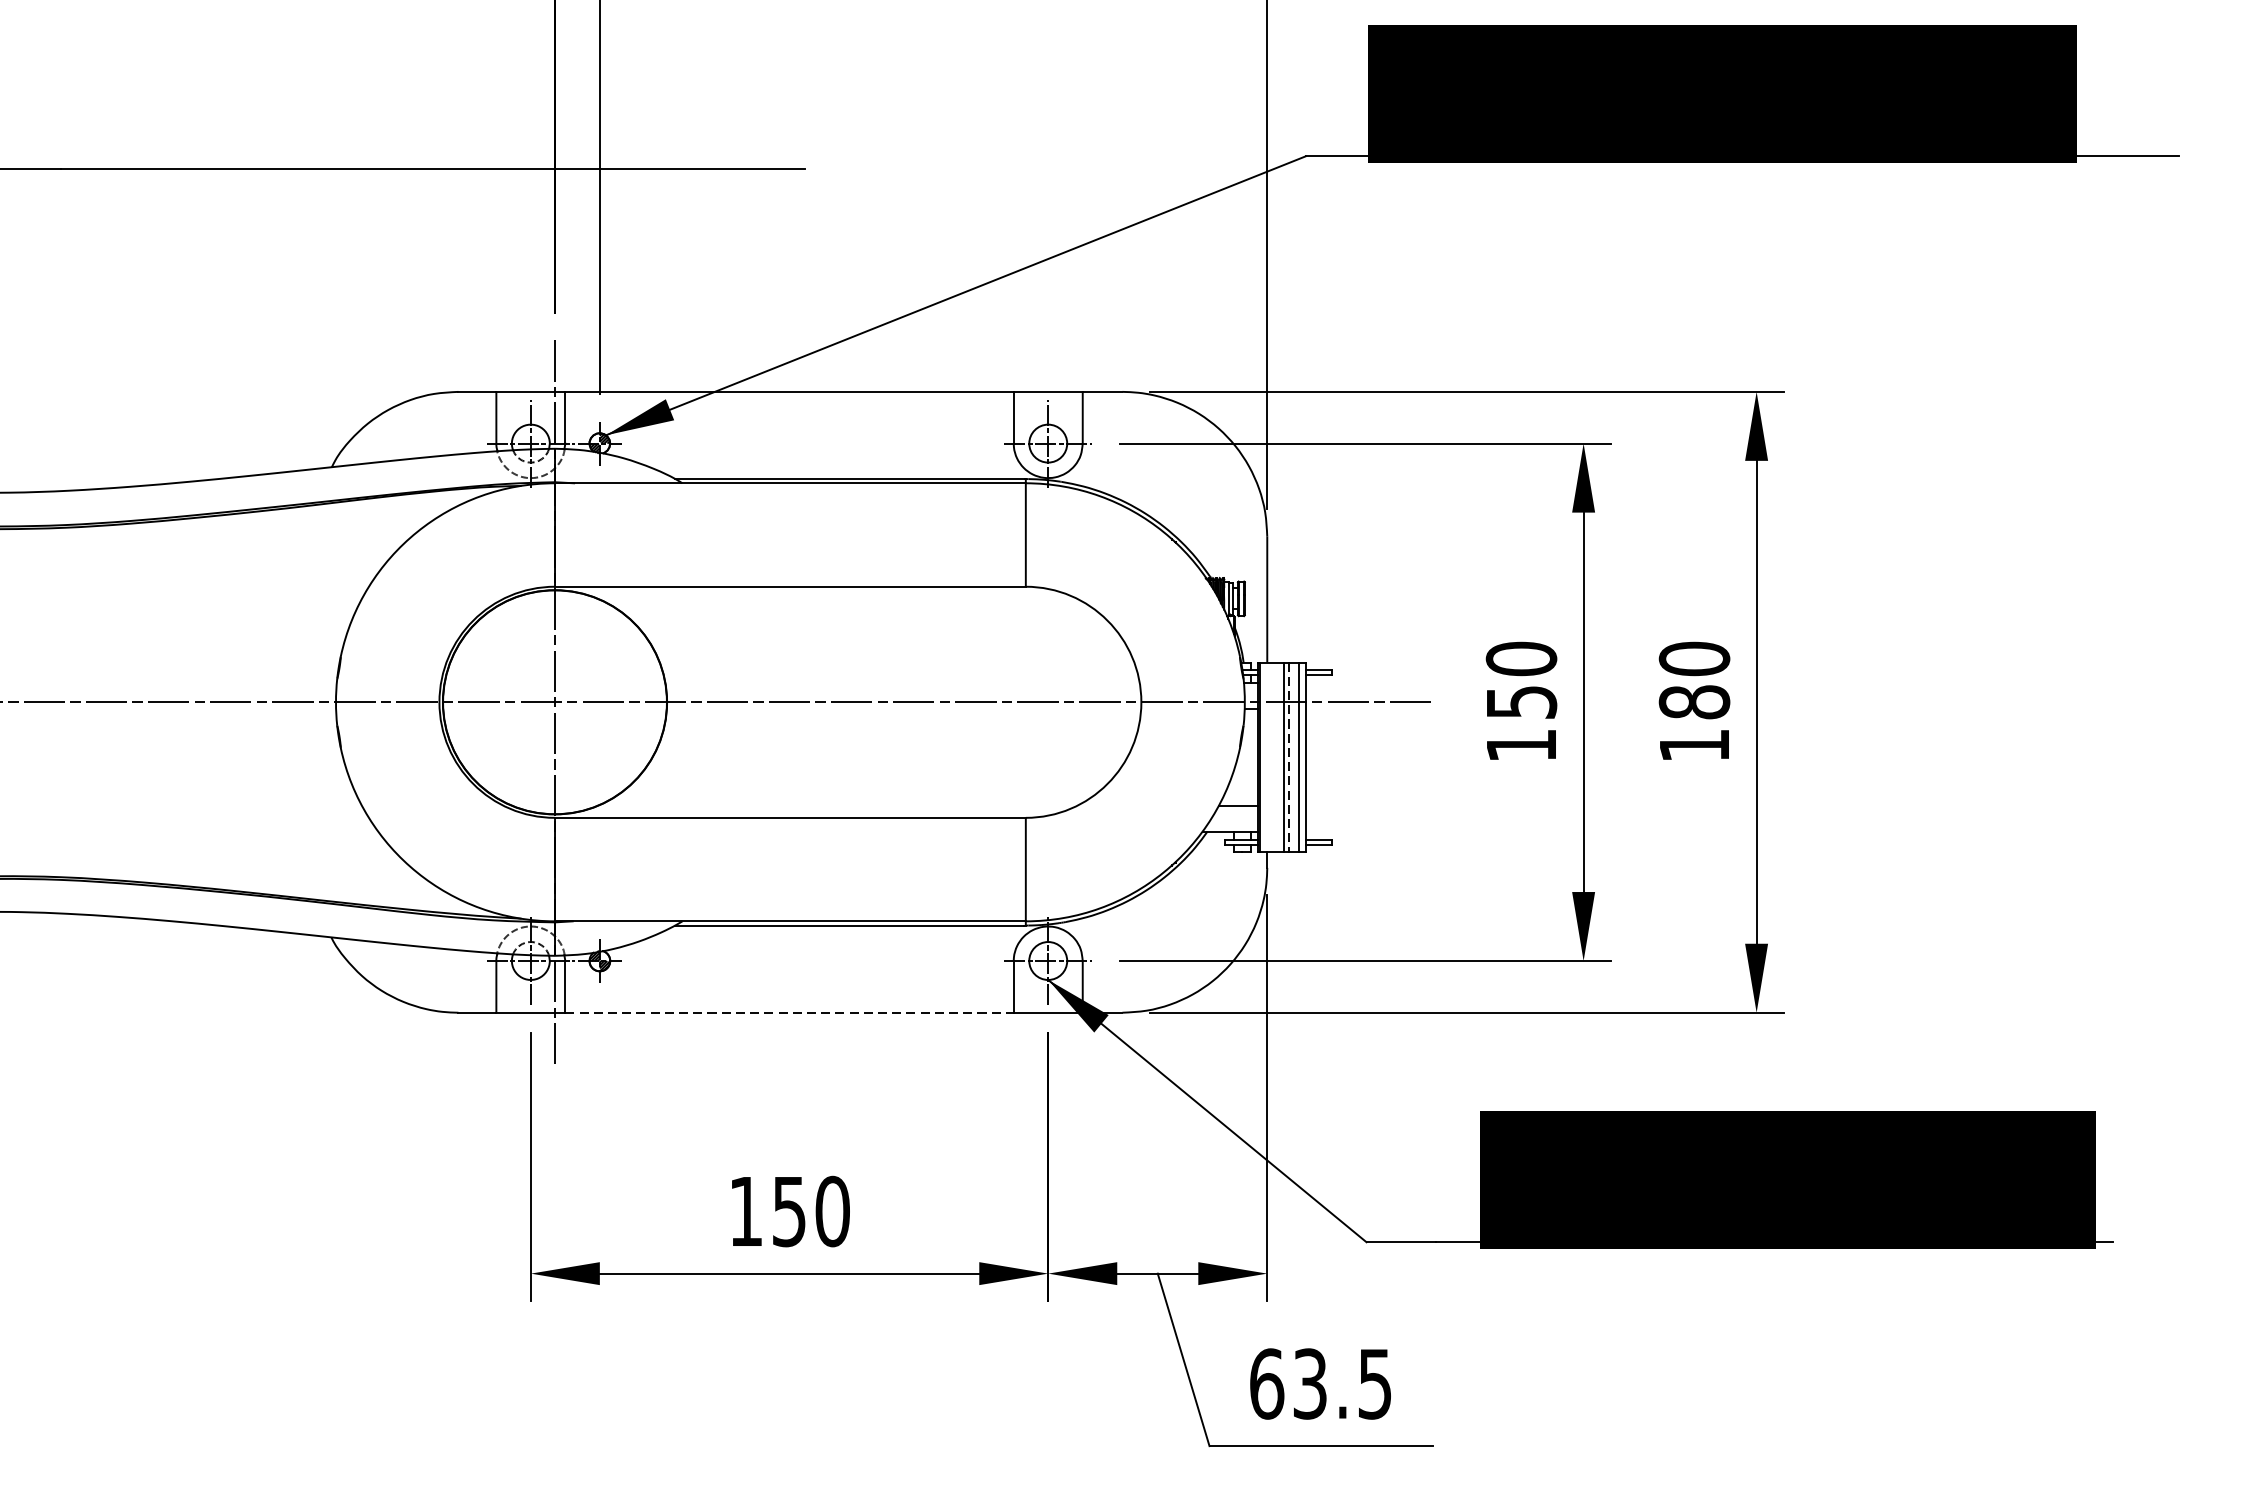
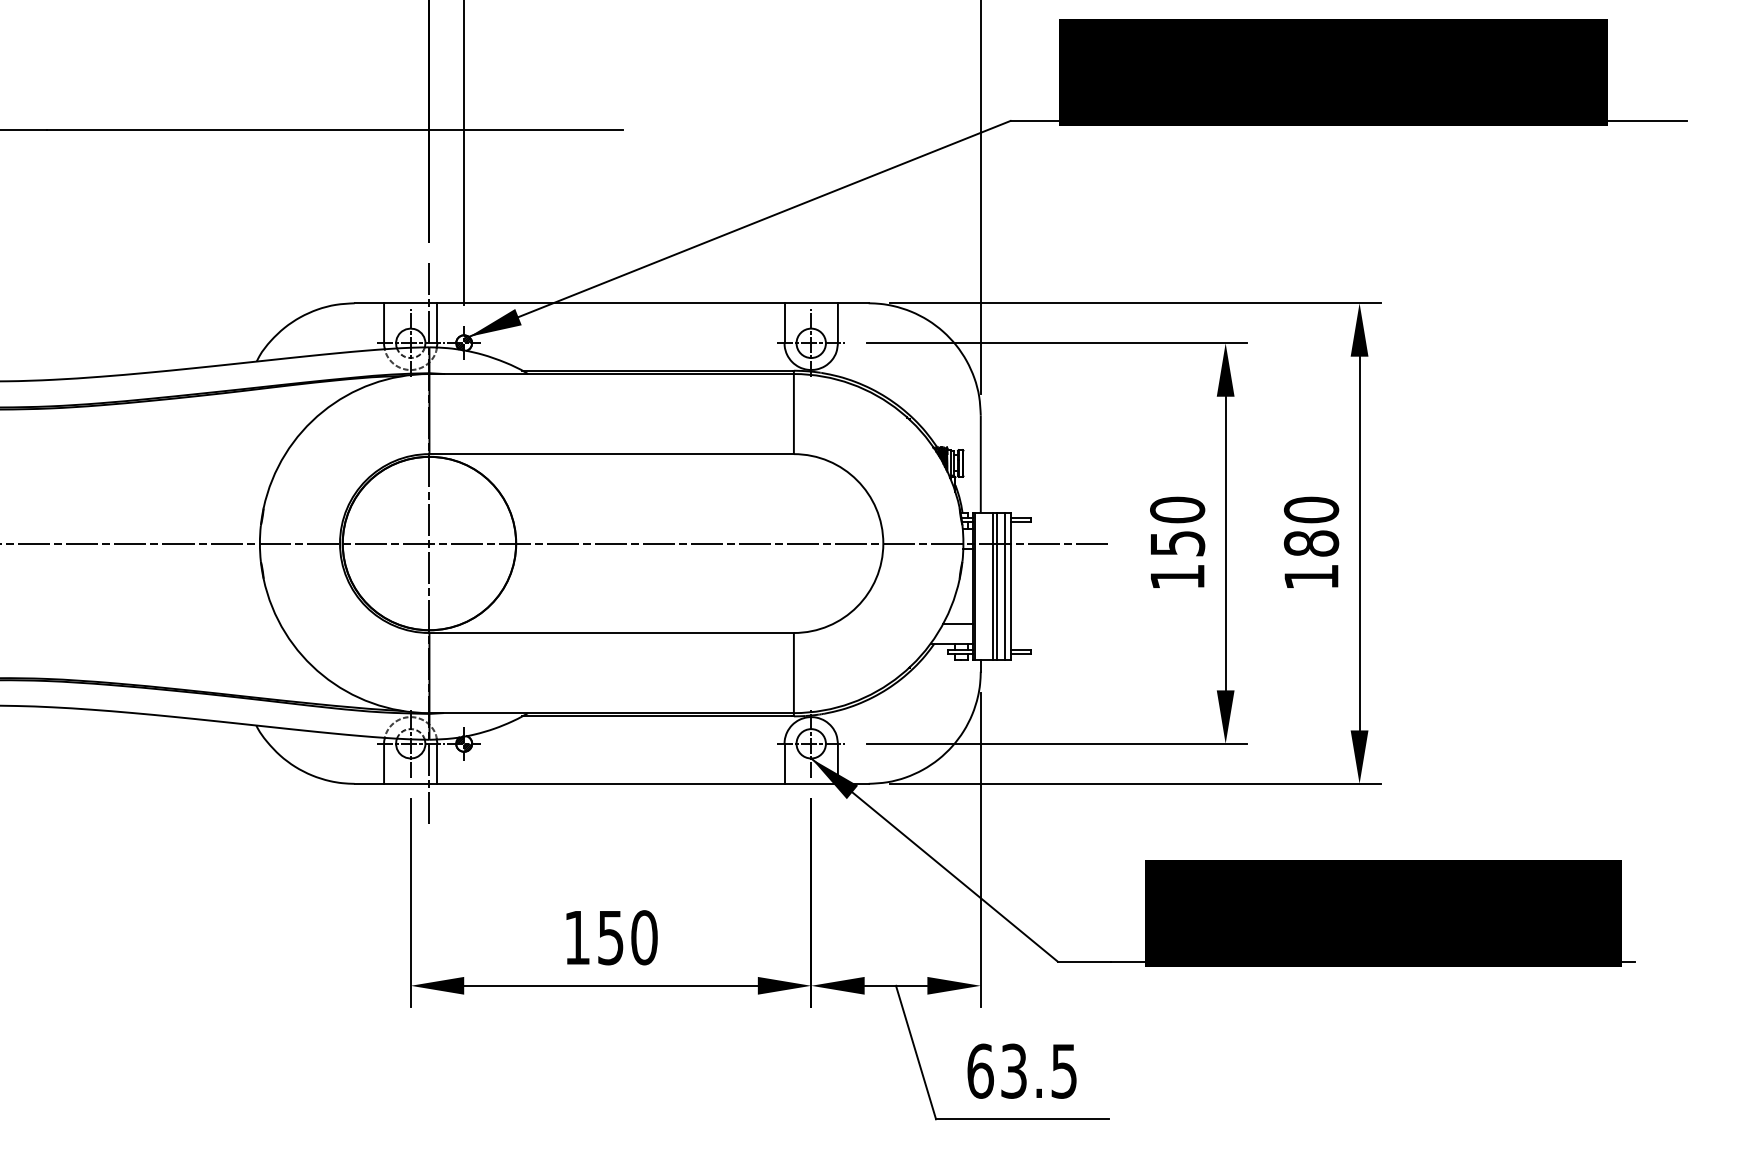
line: (1288, 757) -> (997, 586), dashed -> solid
line: (790, 1012) -> (611, 783), dashed -> solid

